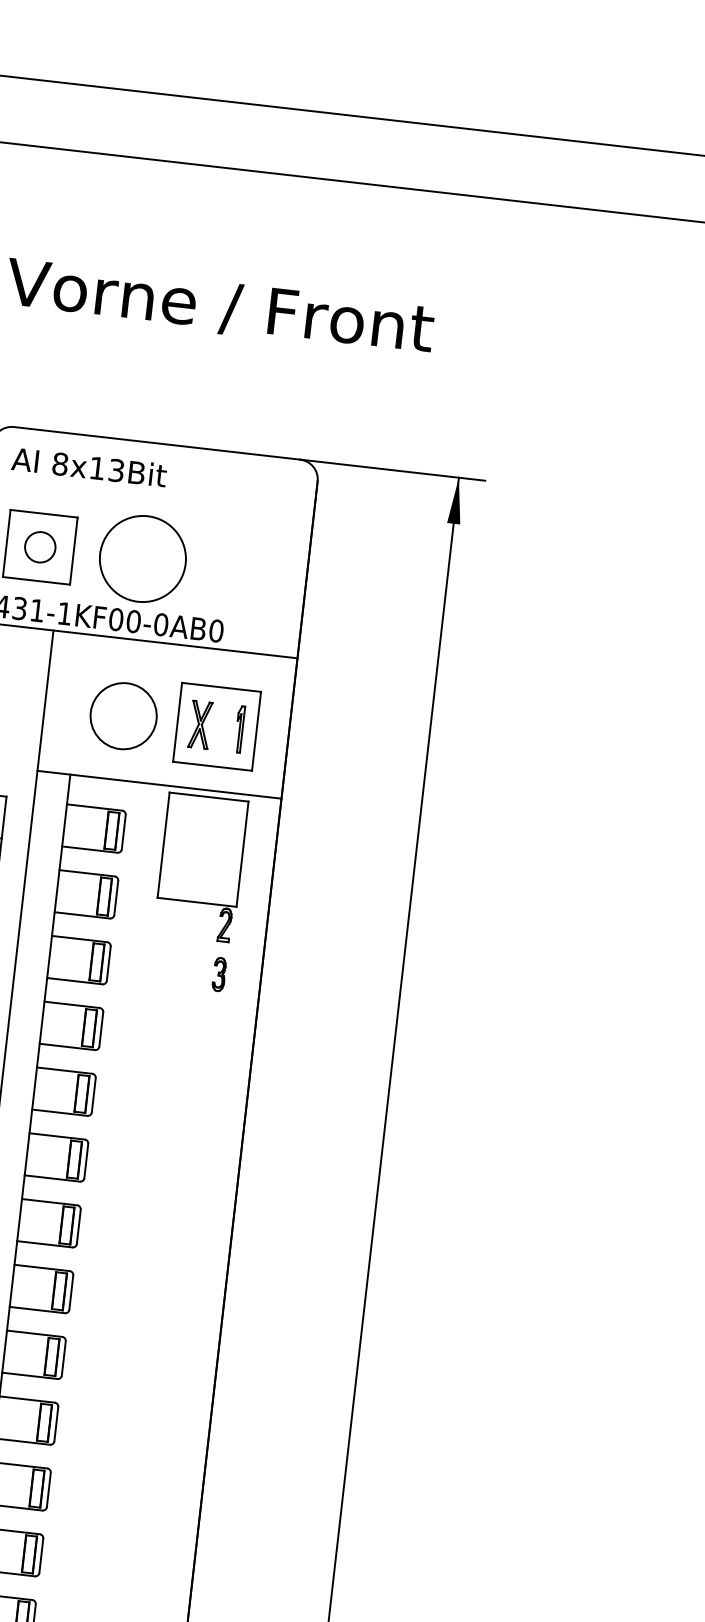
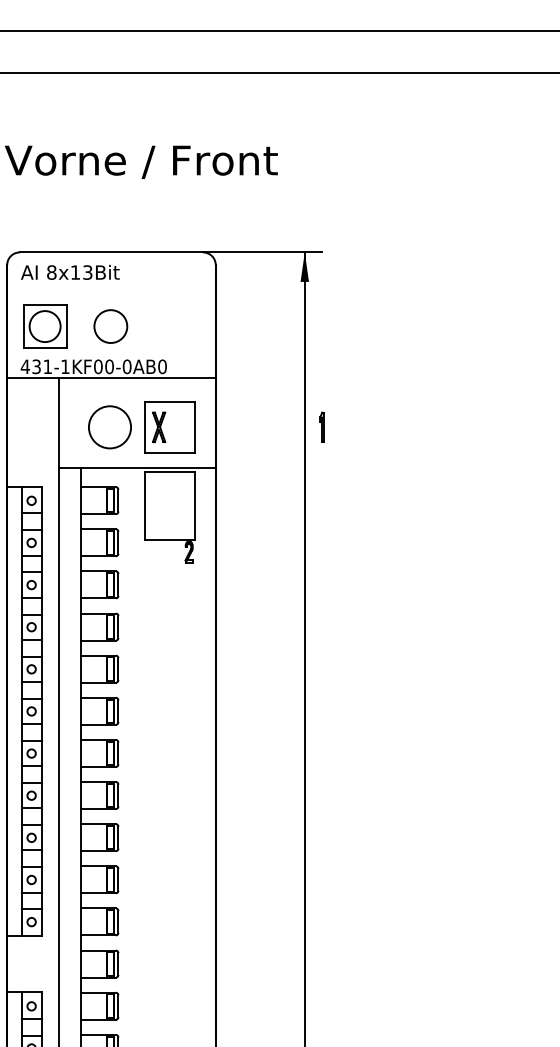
circle: (39, 547) -> (44, 326), size x1.6
circle: (142, 558) -> (110, 326), size x0.6
part: (238, 727) -> (321, 426), moved
part: (218, 973) -> (188, 583), removed

